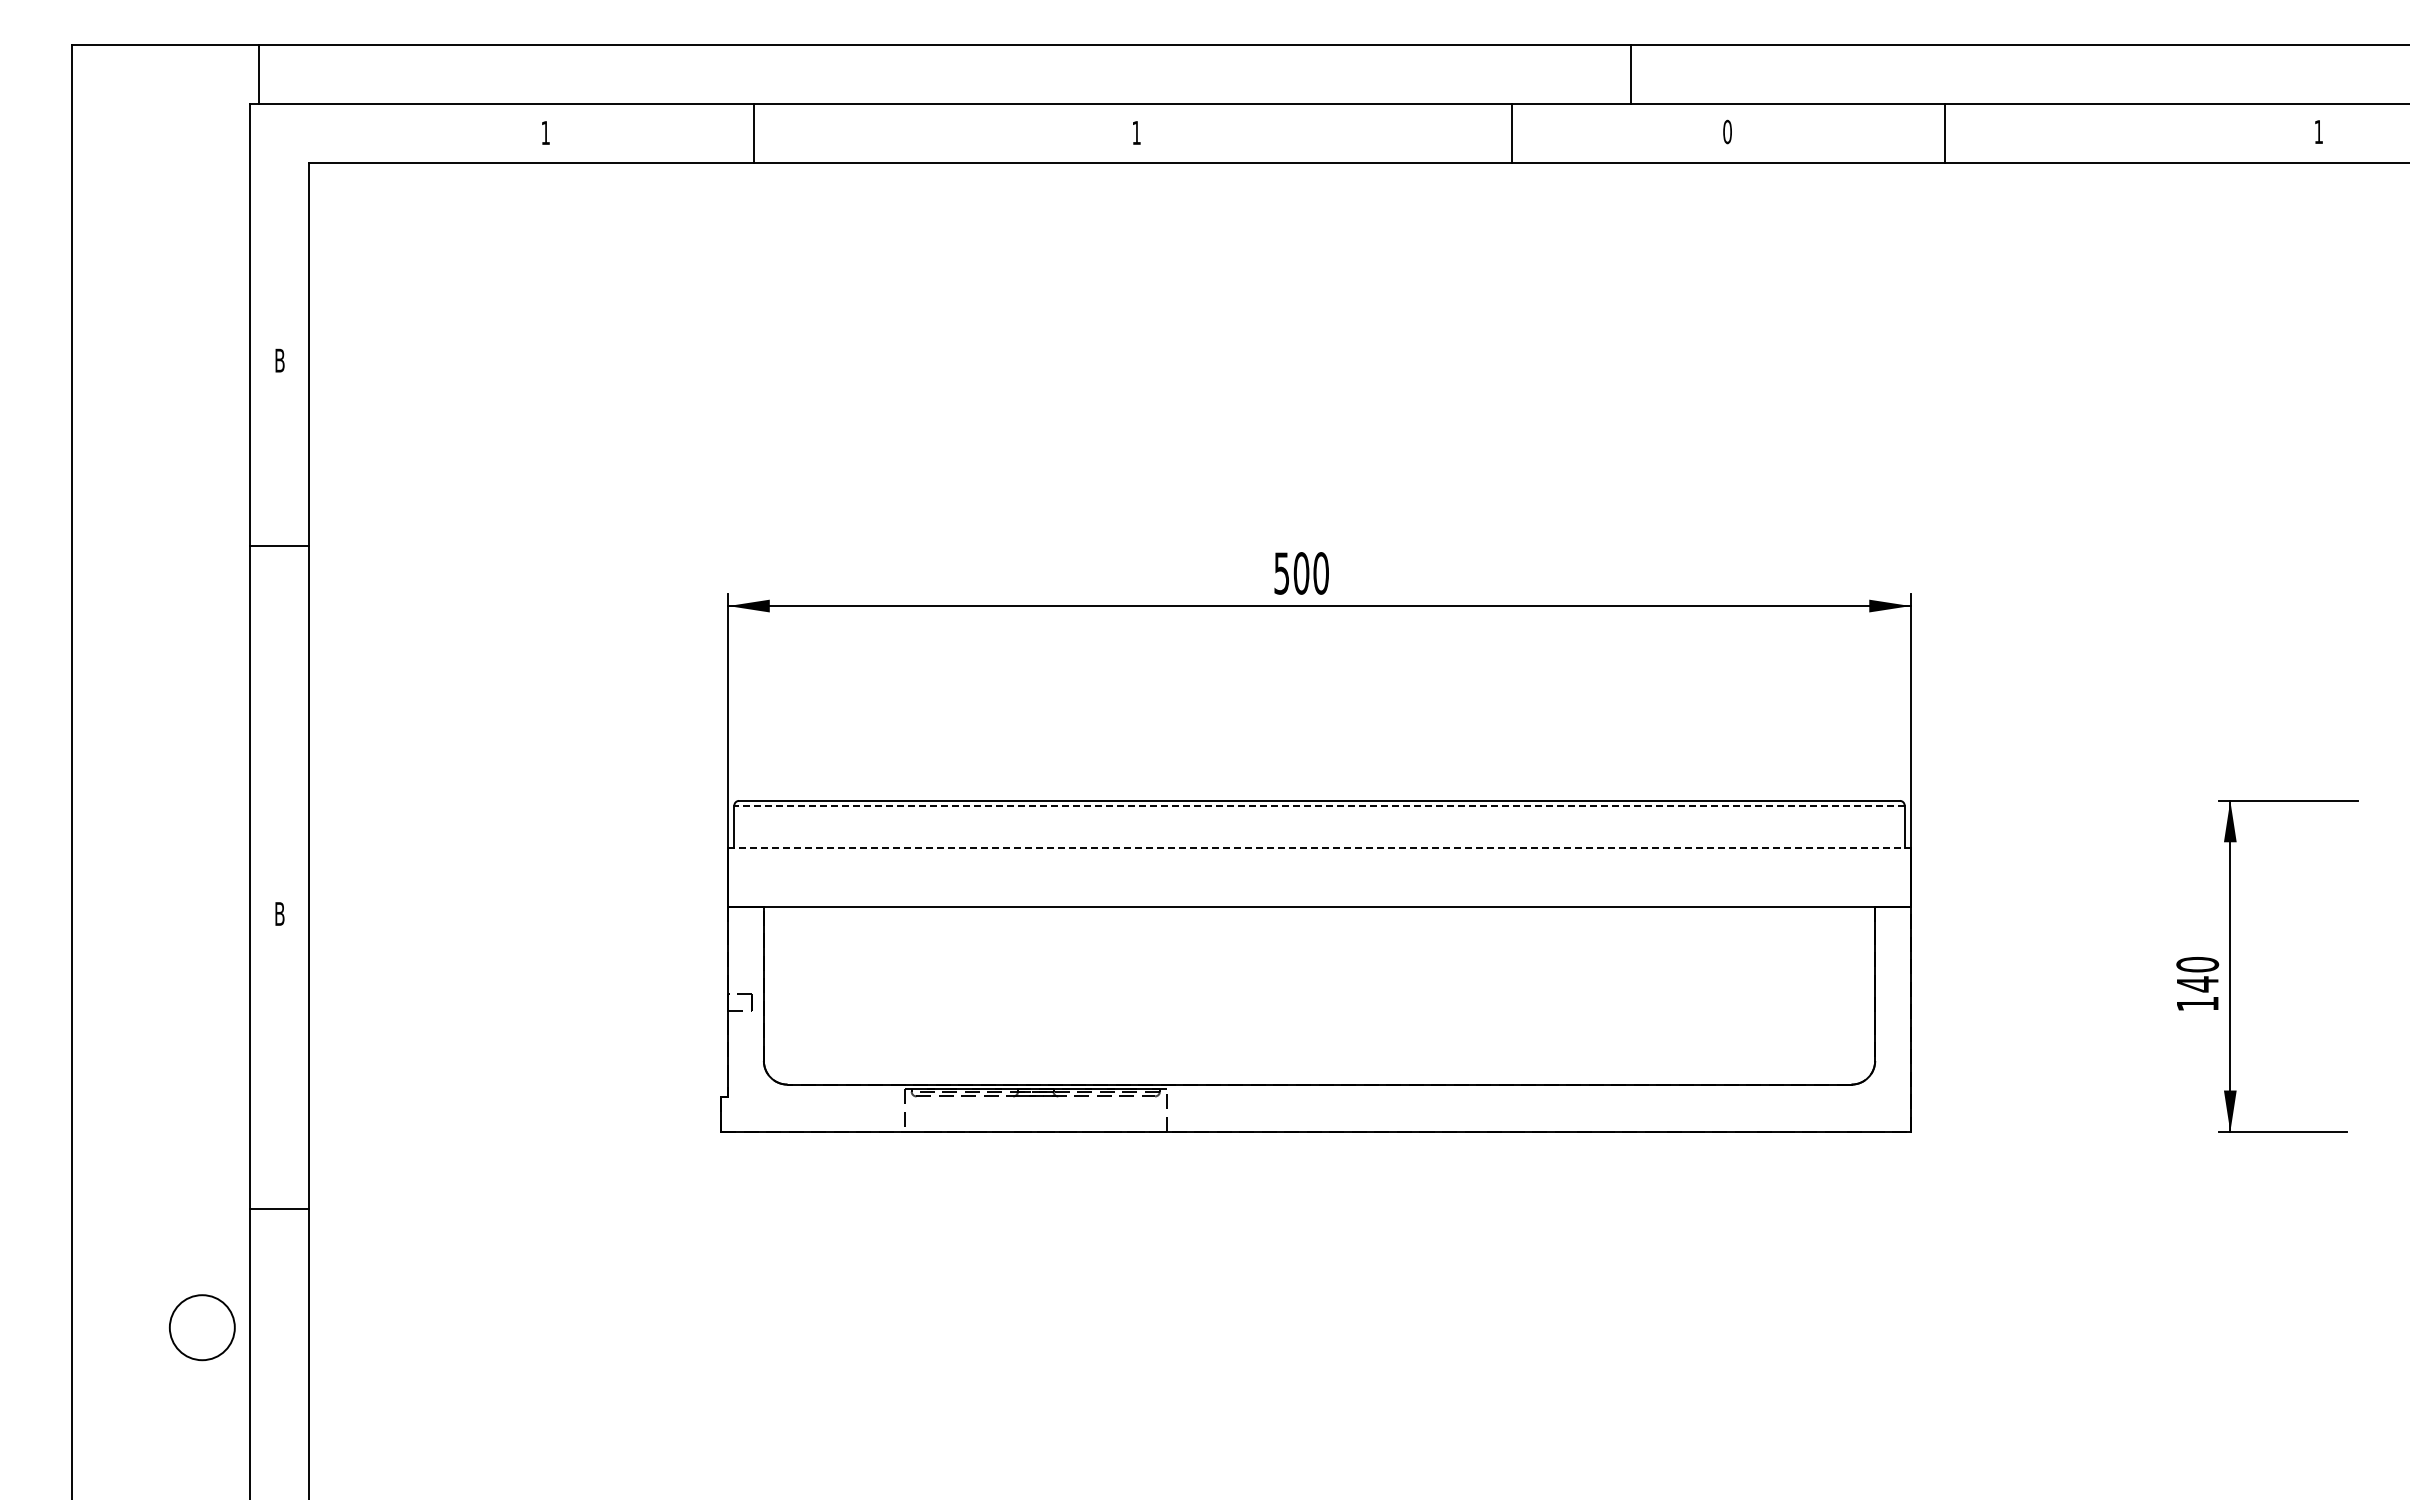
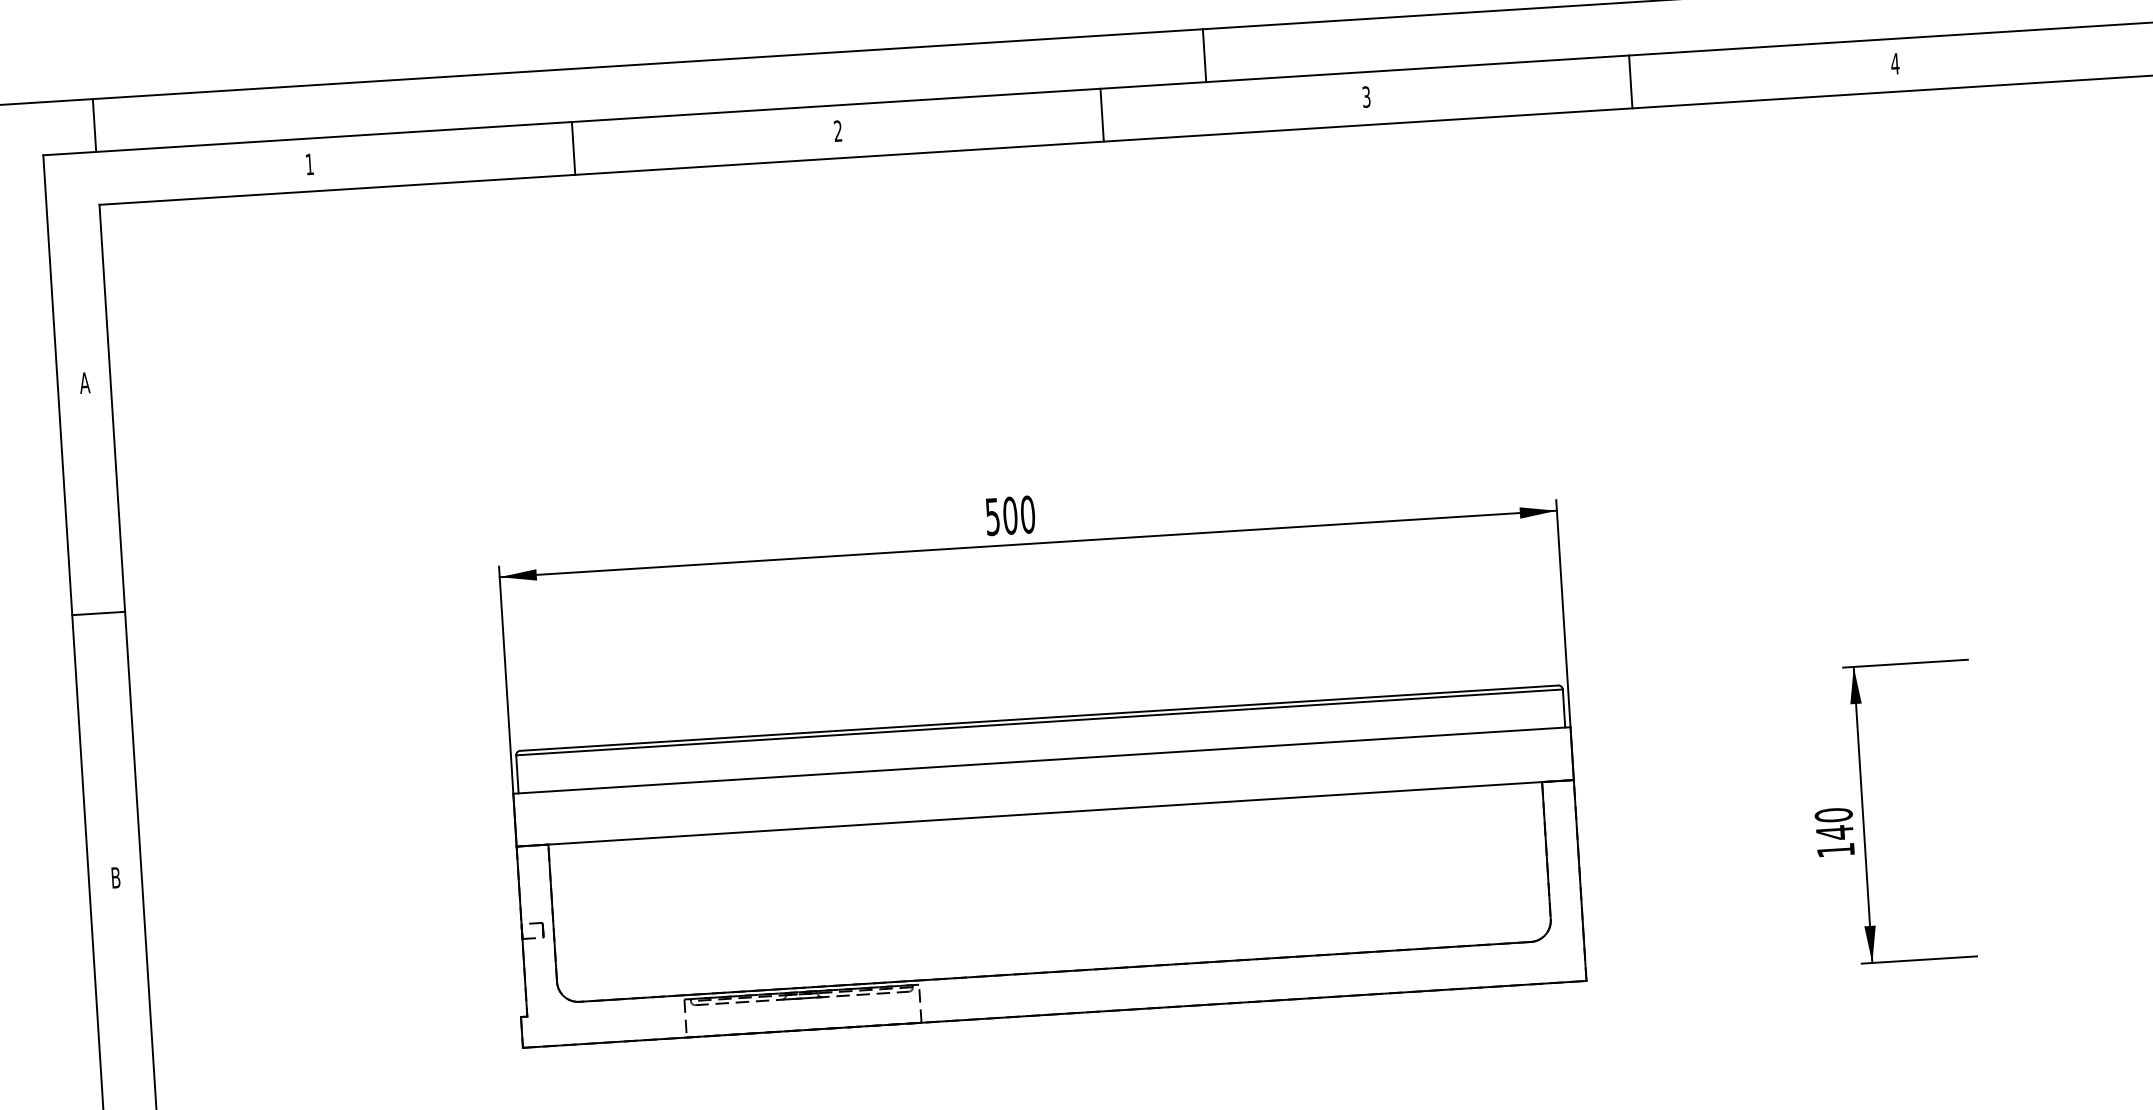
line: (258, 74) -> (94, 125), moved
line: (1631, 74) -> (1204, 55), moved
text: (1727, 131) -> (1366, 96), 0 -> 3
text: (2318, 131) -> (1894, 63), 1 -> 4
text: (1136, 132) -> (837, 130), 1 -> 2
line: (753, 133) -> (573, 148), moved
line: (1511, 133) -> (1101, 115), moved
line: (1944, 133) -> (1630, 81), moved
text: (279, 360) -> (84, 382), B -> A
line: (278, 546) -> (98, 613), moved
line: (1319, 805) -> (1039, 722), dashed -> solid
line: (1320, 848) -> (1042, 760), dashed -> solid

